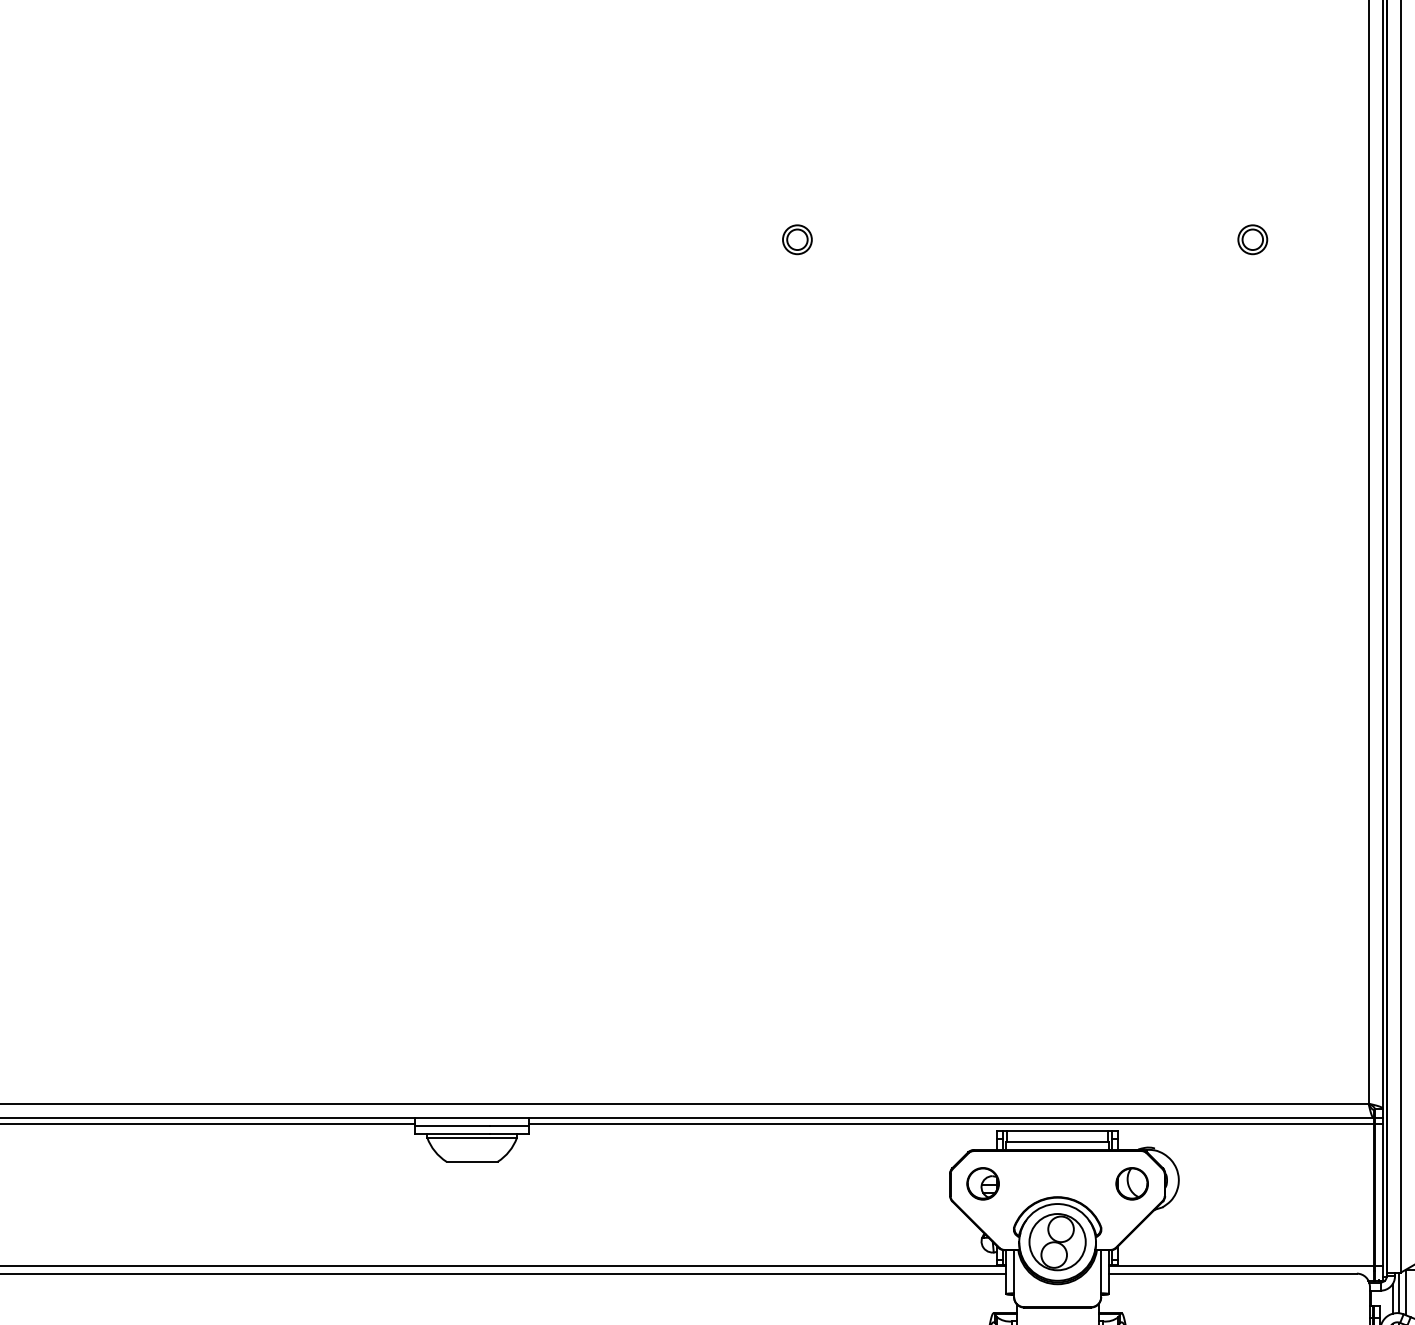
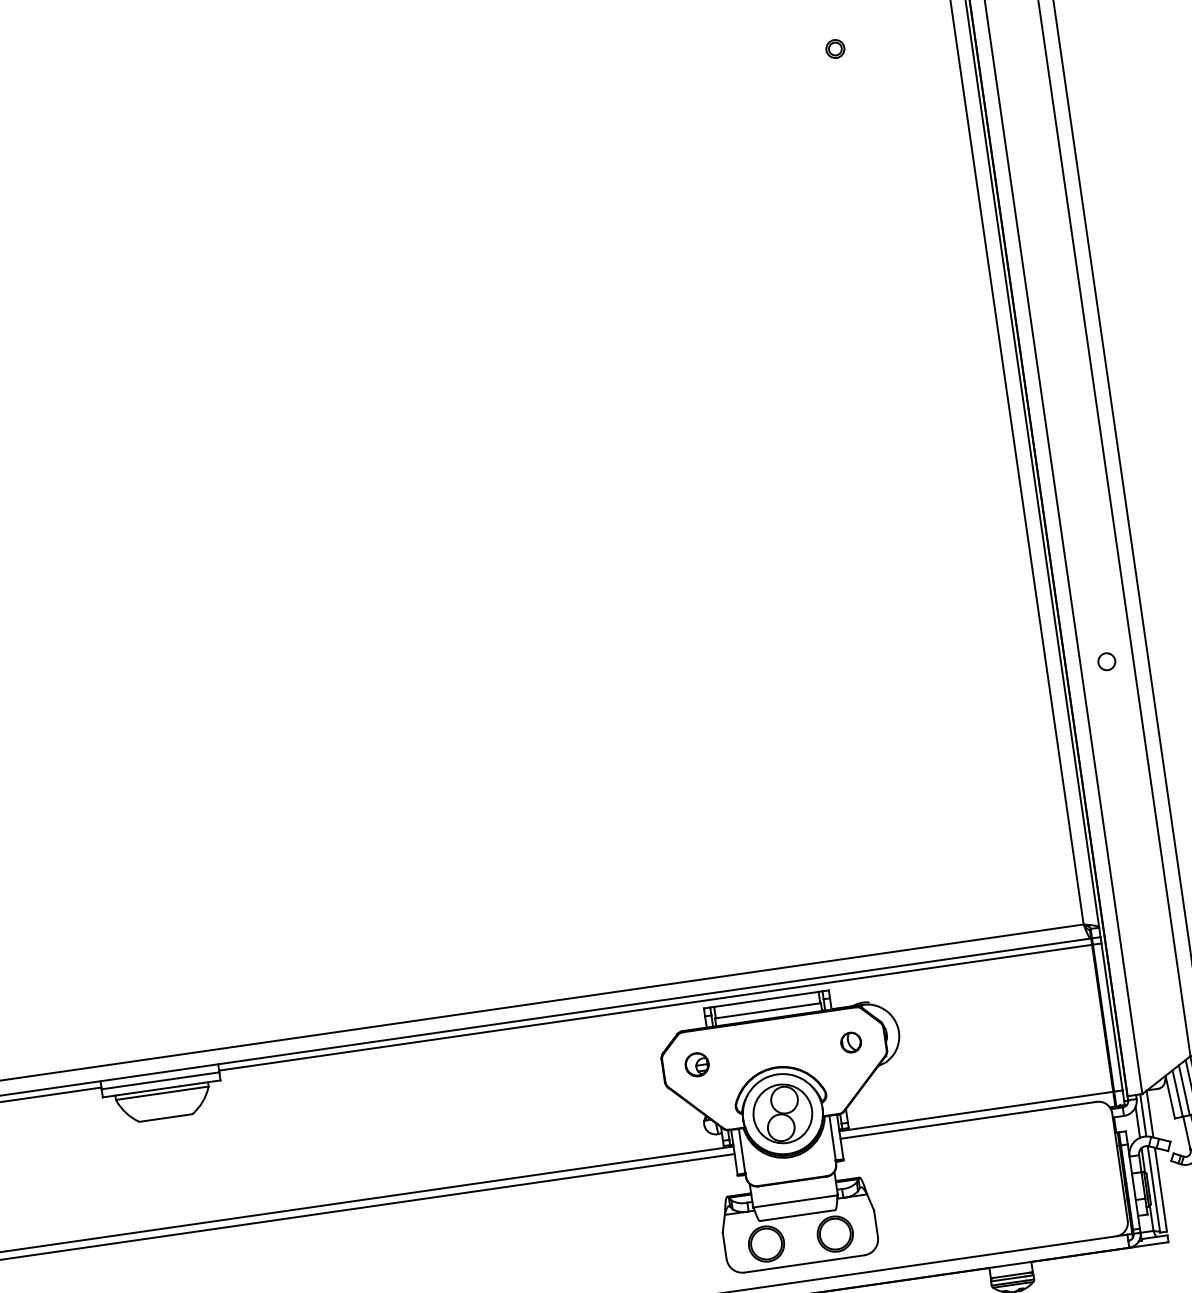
part: (797, 239) -> (364, 116), removed
part: (1252, 239) -> (834, 48), size x0.6
part: (982, 1183) -> (696, 1064), size x0.7
part: (1131, 1183) -> (850, 1042), size x0.6

